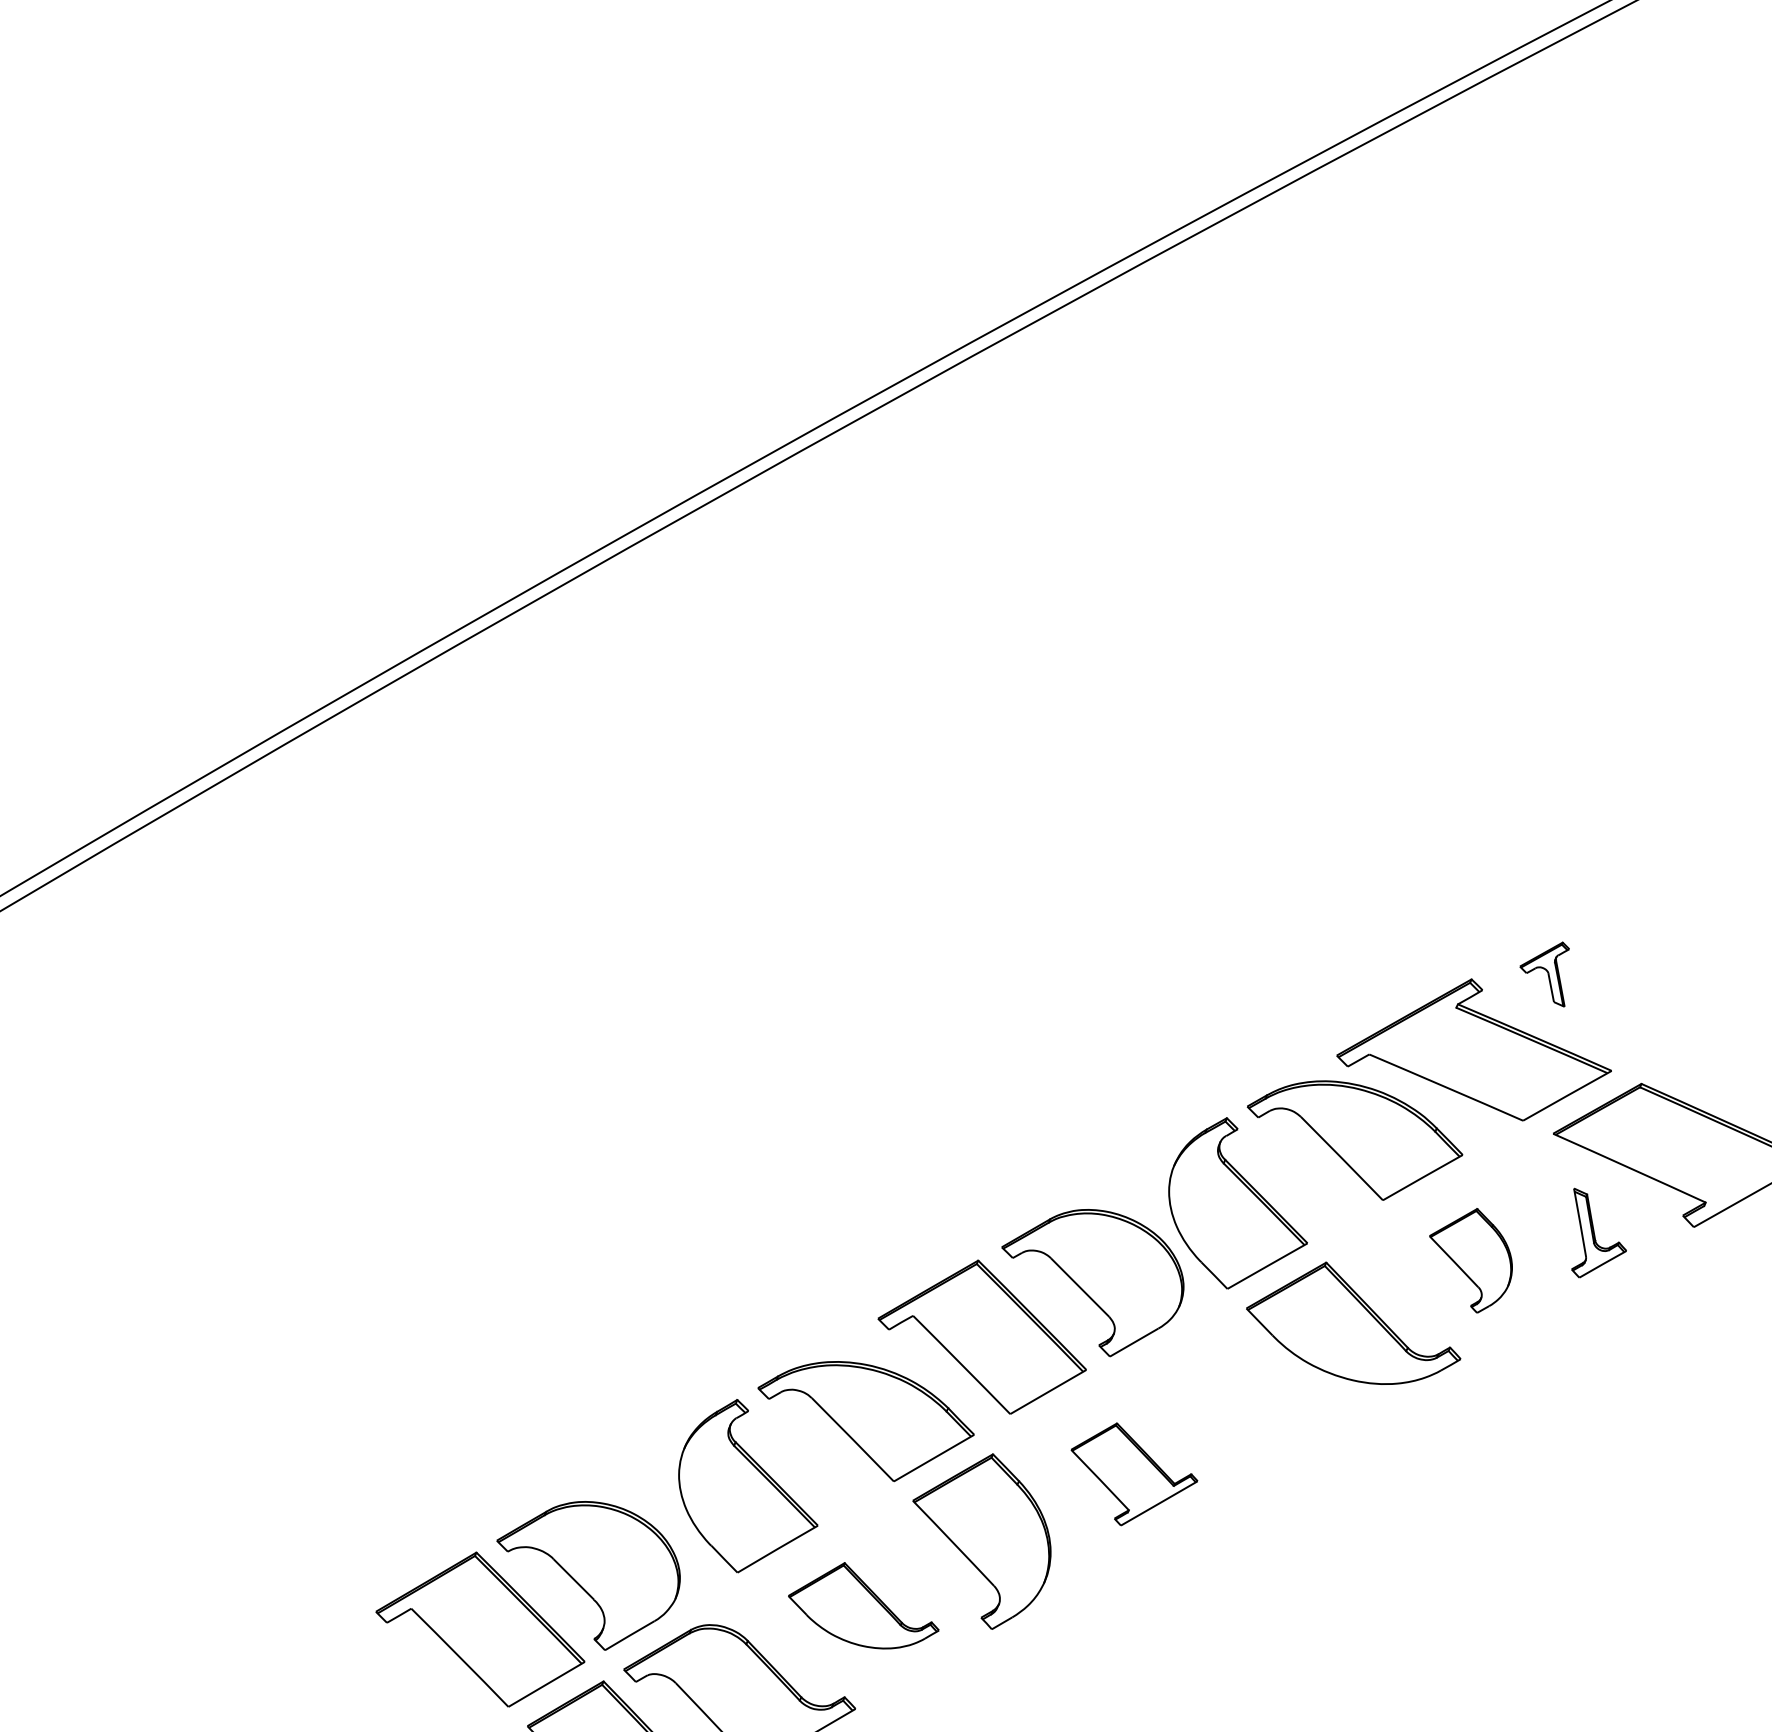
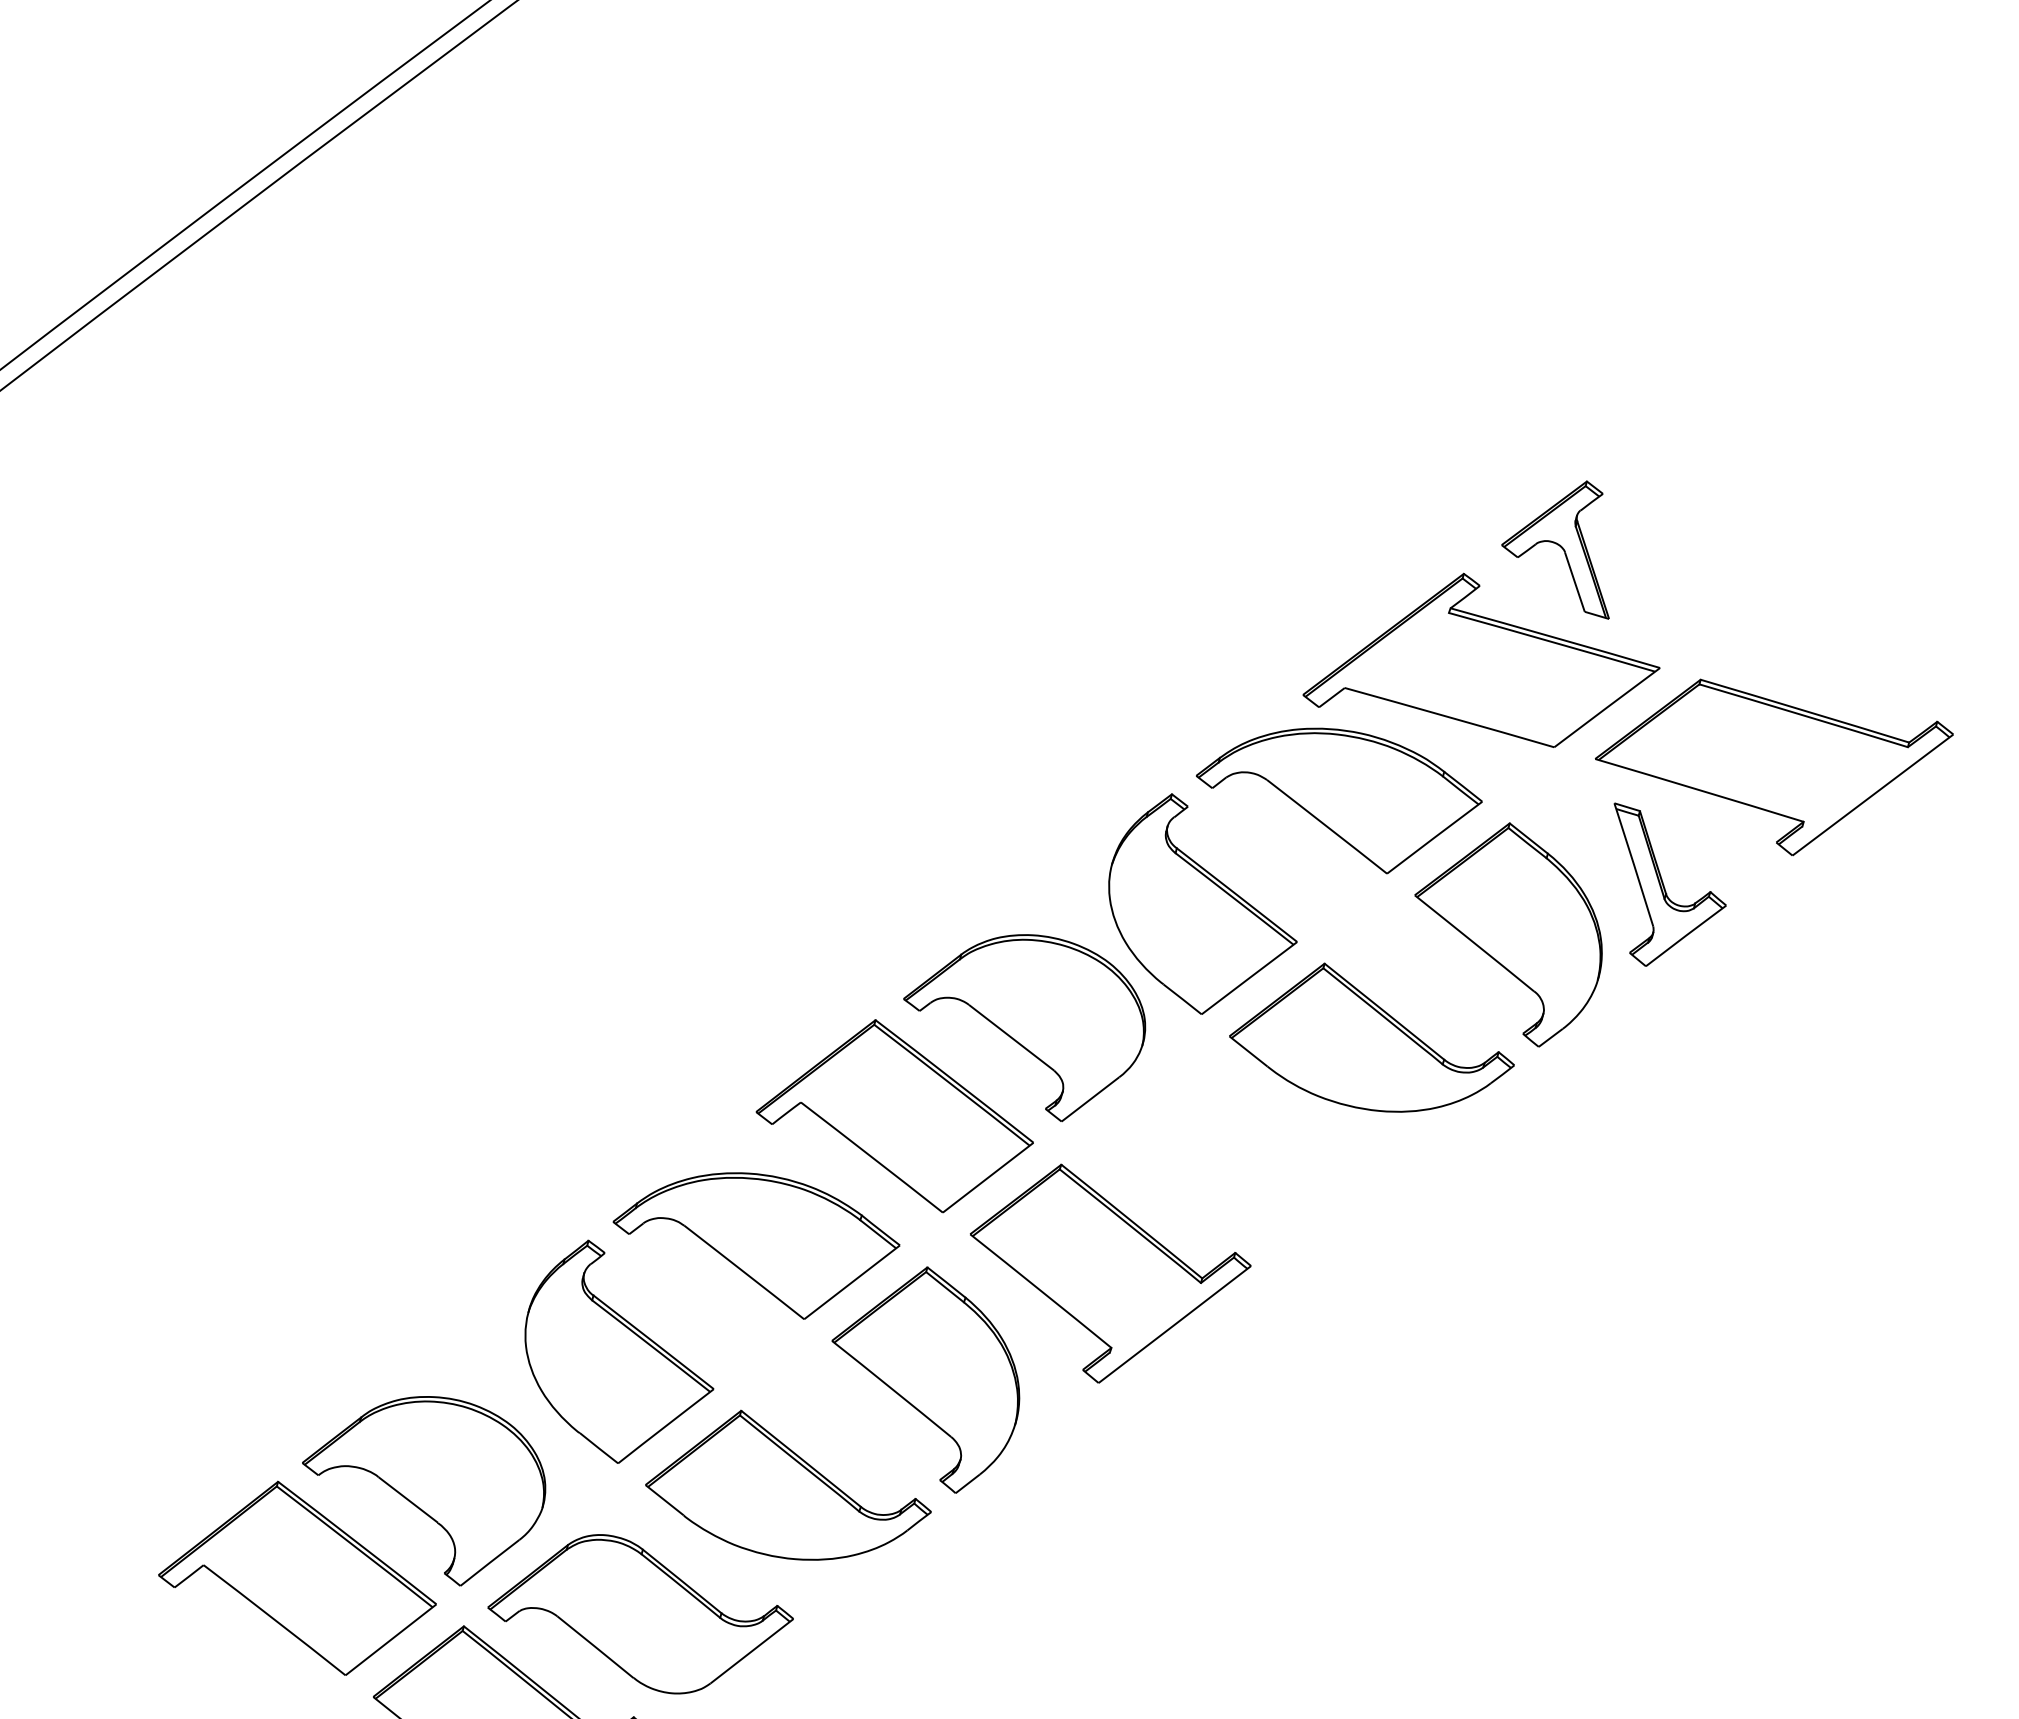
part: (1544, 974) -> (1557, 555), size x1.67
part: (1598, 1232) -> (1670, 878), size x1.43
part: (1470, 1260) -> (1510, 936), size x1.67
part: (1134, 1474) -> (1113, 1269), size x1.67
part: (863, 1605) -> (786, 1484), size x1.43

